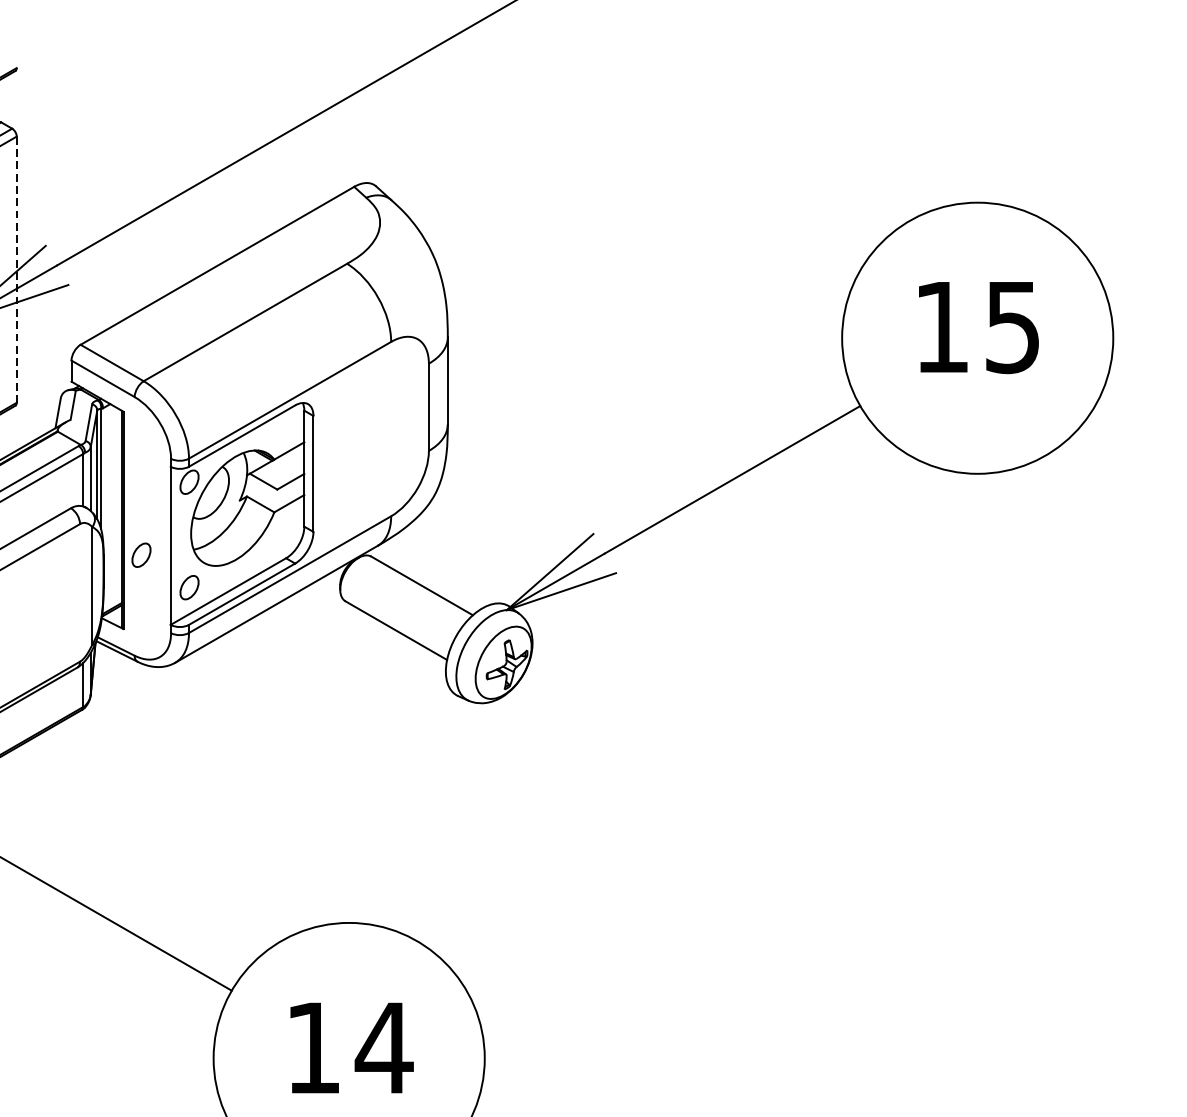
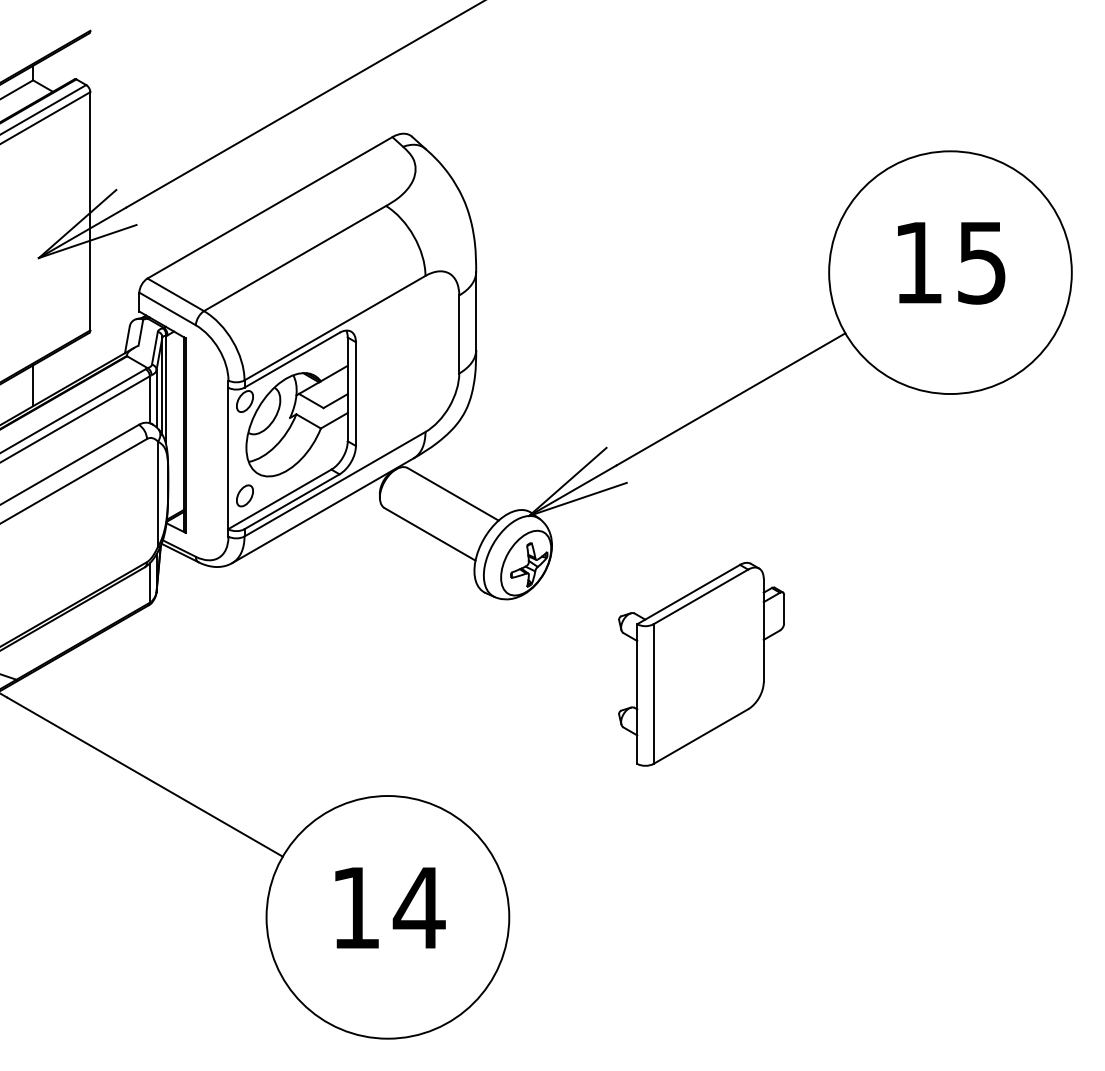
line: (16, 268) -> (90, 210), dashed -> solid
part: (140, 554) -> (201, 466), removed
part: (699, 774) -> (701, 663), added

